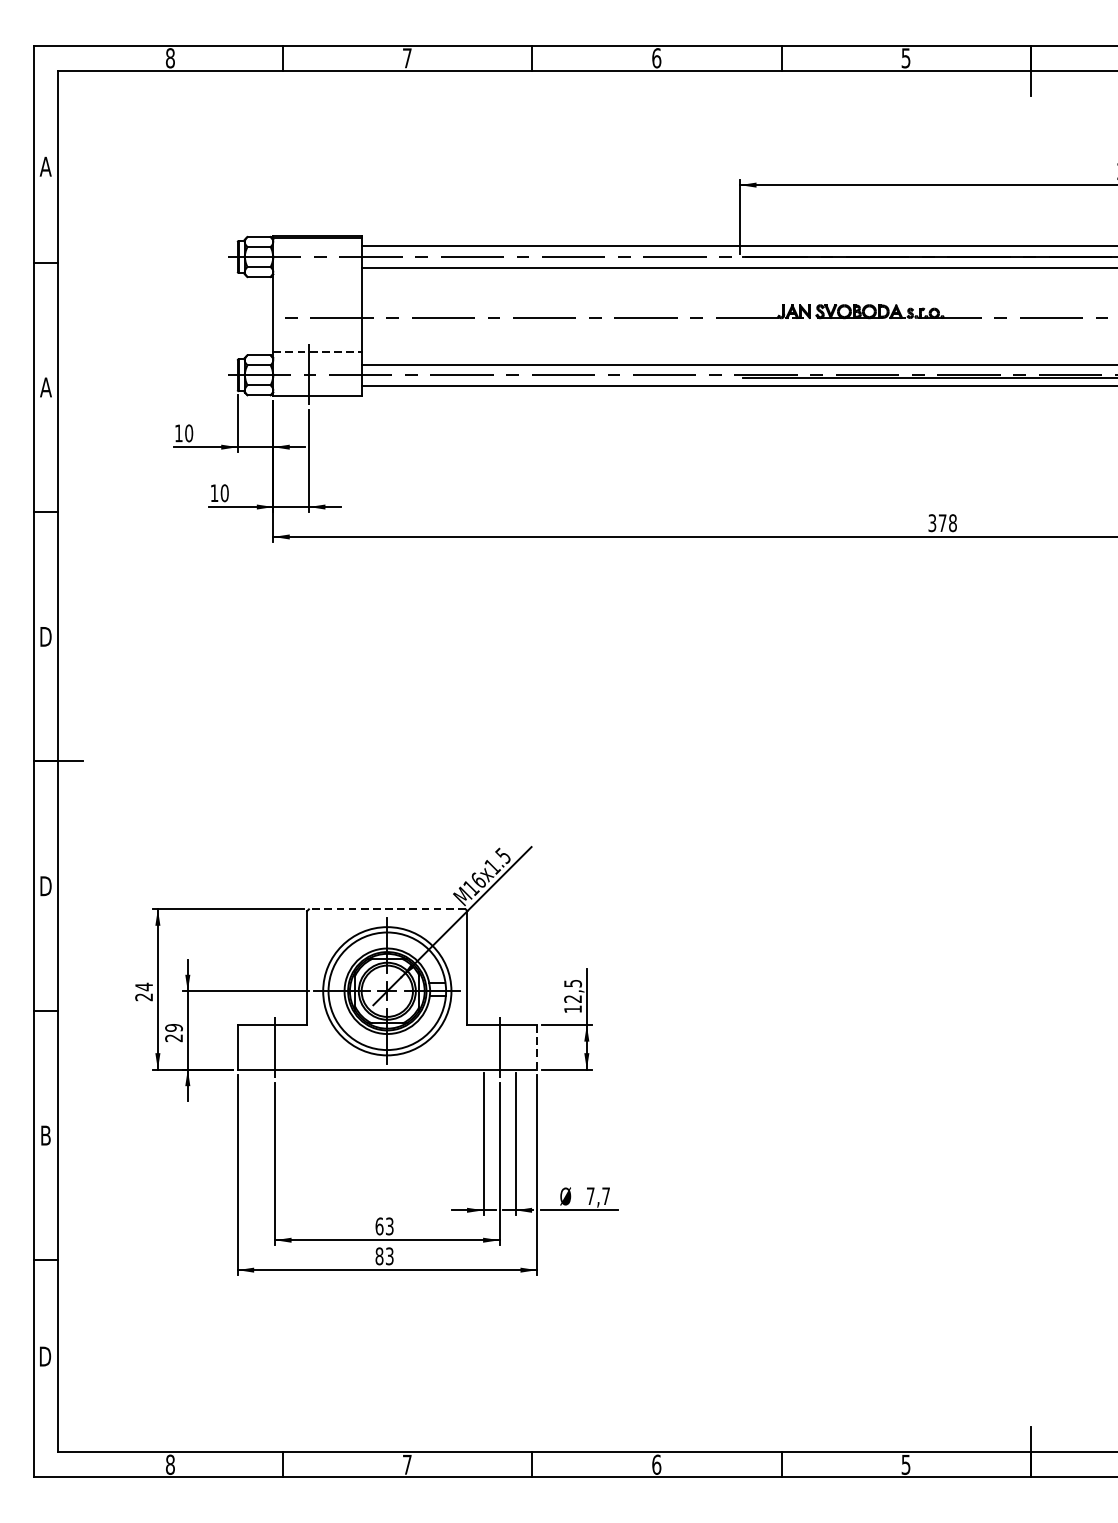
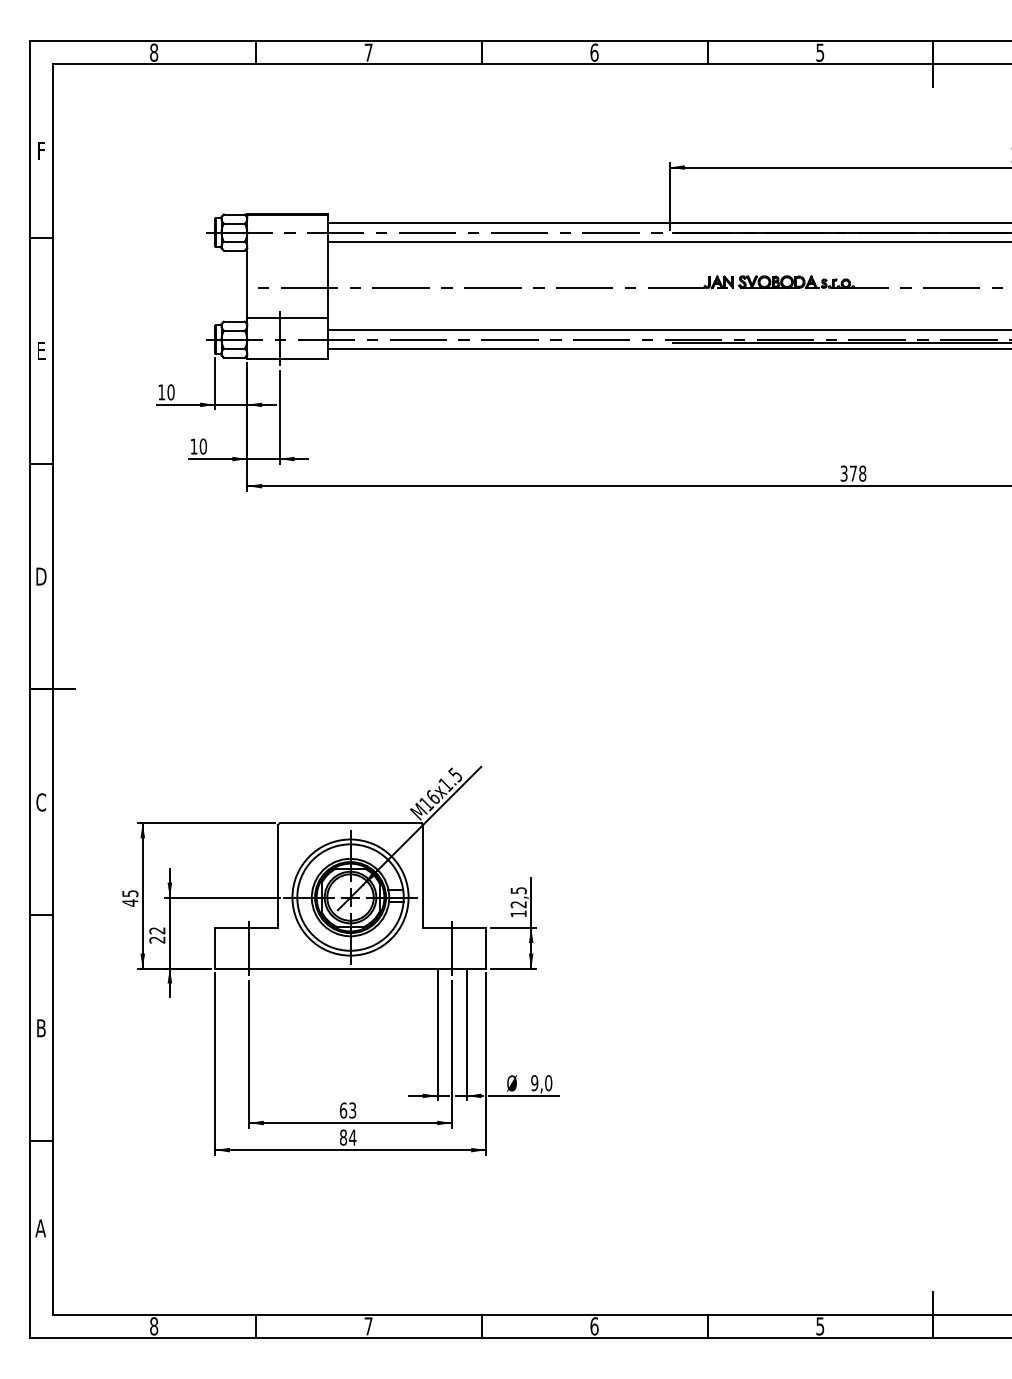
text: (44, 166) -> (40, 150), A -> F
line: (318, 351) -> (288, 318), dashed -> solid
text: (46, 387) -> (41, 350), A -> E
text: (46, 886) -> (41, 802), D -> C
line: (387, 909) -> (350, 823), dashed -> solid
text: (144, 991) -> (130, 897), 24 -> 45
text: (174, 1027) -> (157, 930), 29 -> 22
line: (537, 1047) -> (486, 948), dashed -> solid
text: (598, 1196) -> (541, 1083), 7,7 -> 9,0
text: (389, 1256) -> (352, 1137), 83 -> 84
text: (44, 1356) -> (40, 1228), D -> A

